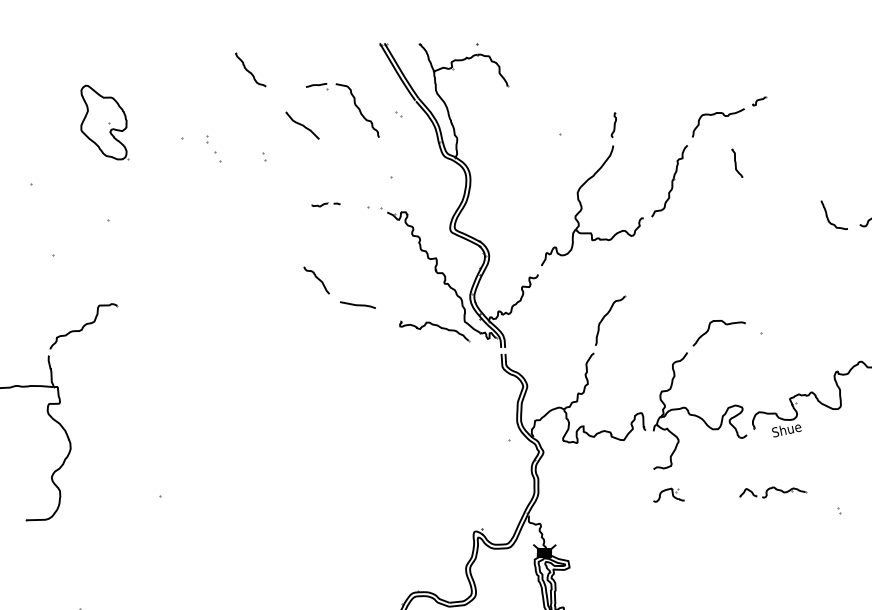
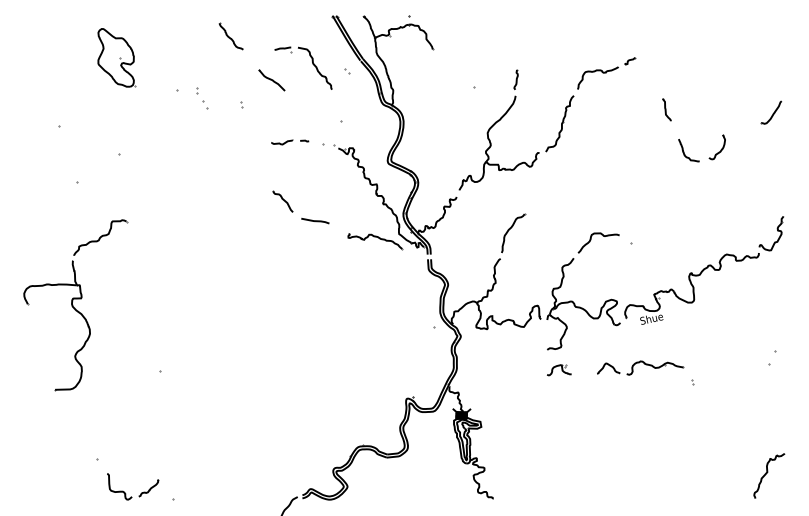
part: (104, 122) -> (116, 57), moved
part: (736, 162) -> (666, 109), moved
part: (326, 204) -> (290, 142), size x1.67
part: (772, 491) -> (640, 367), size x1.67

